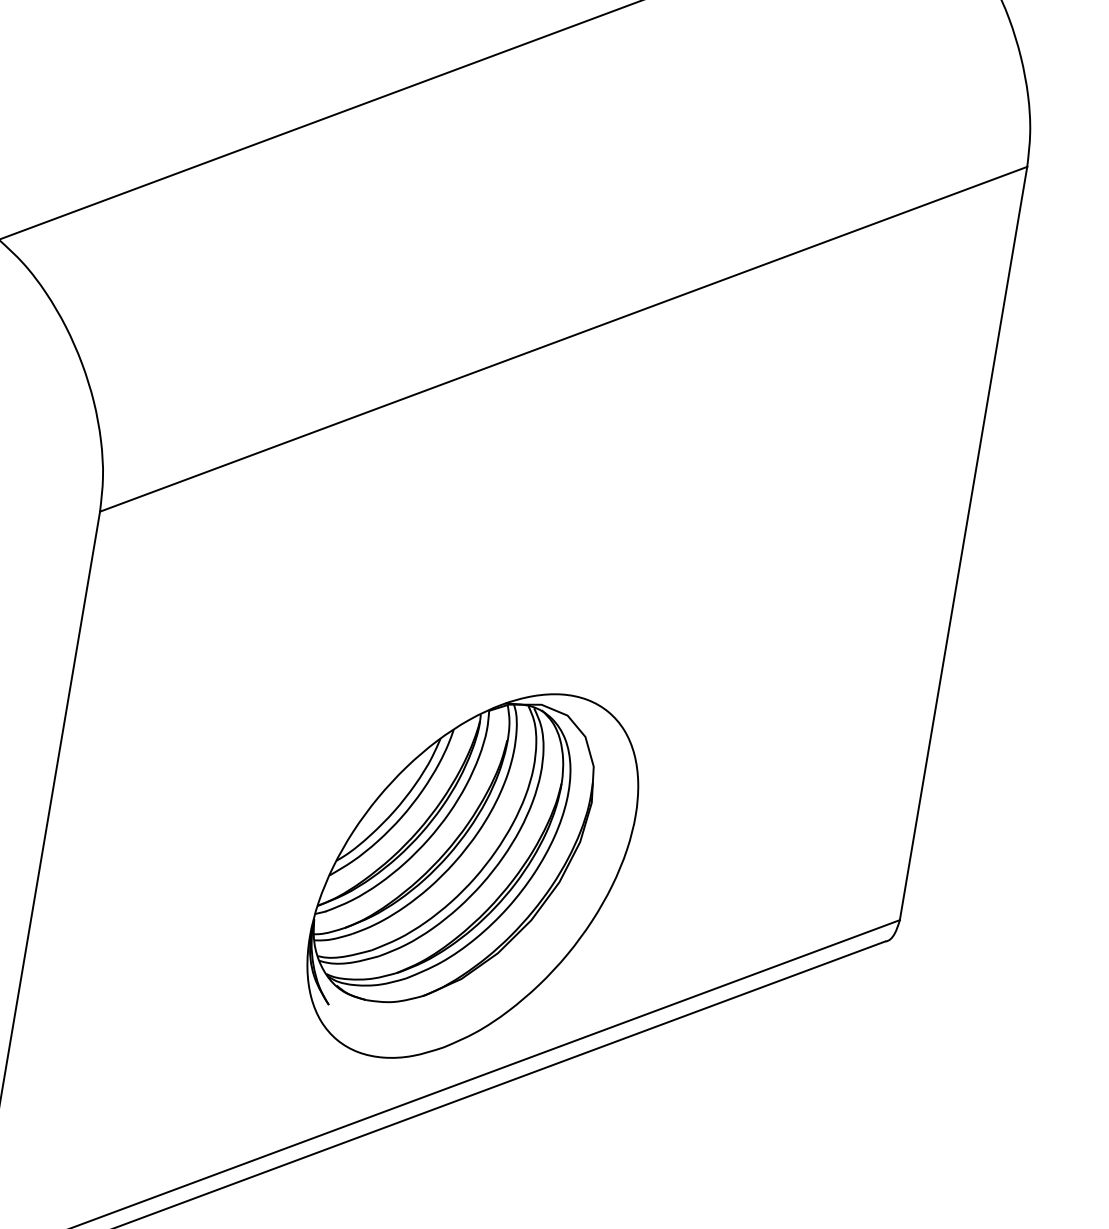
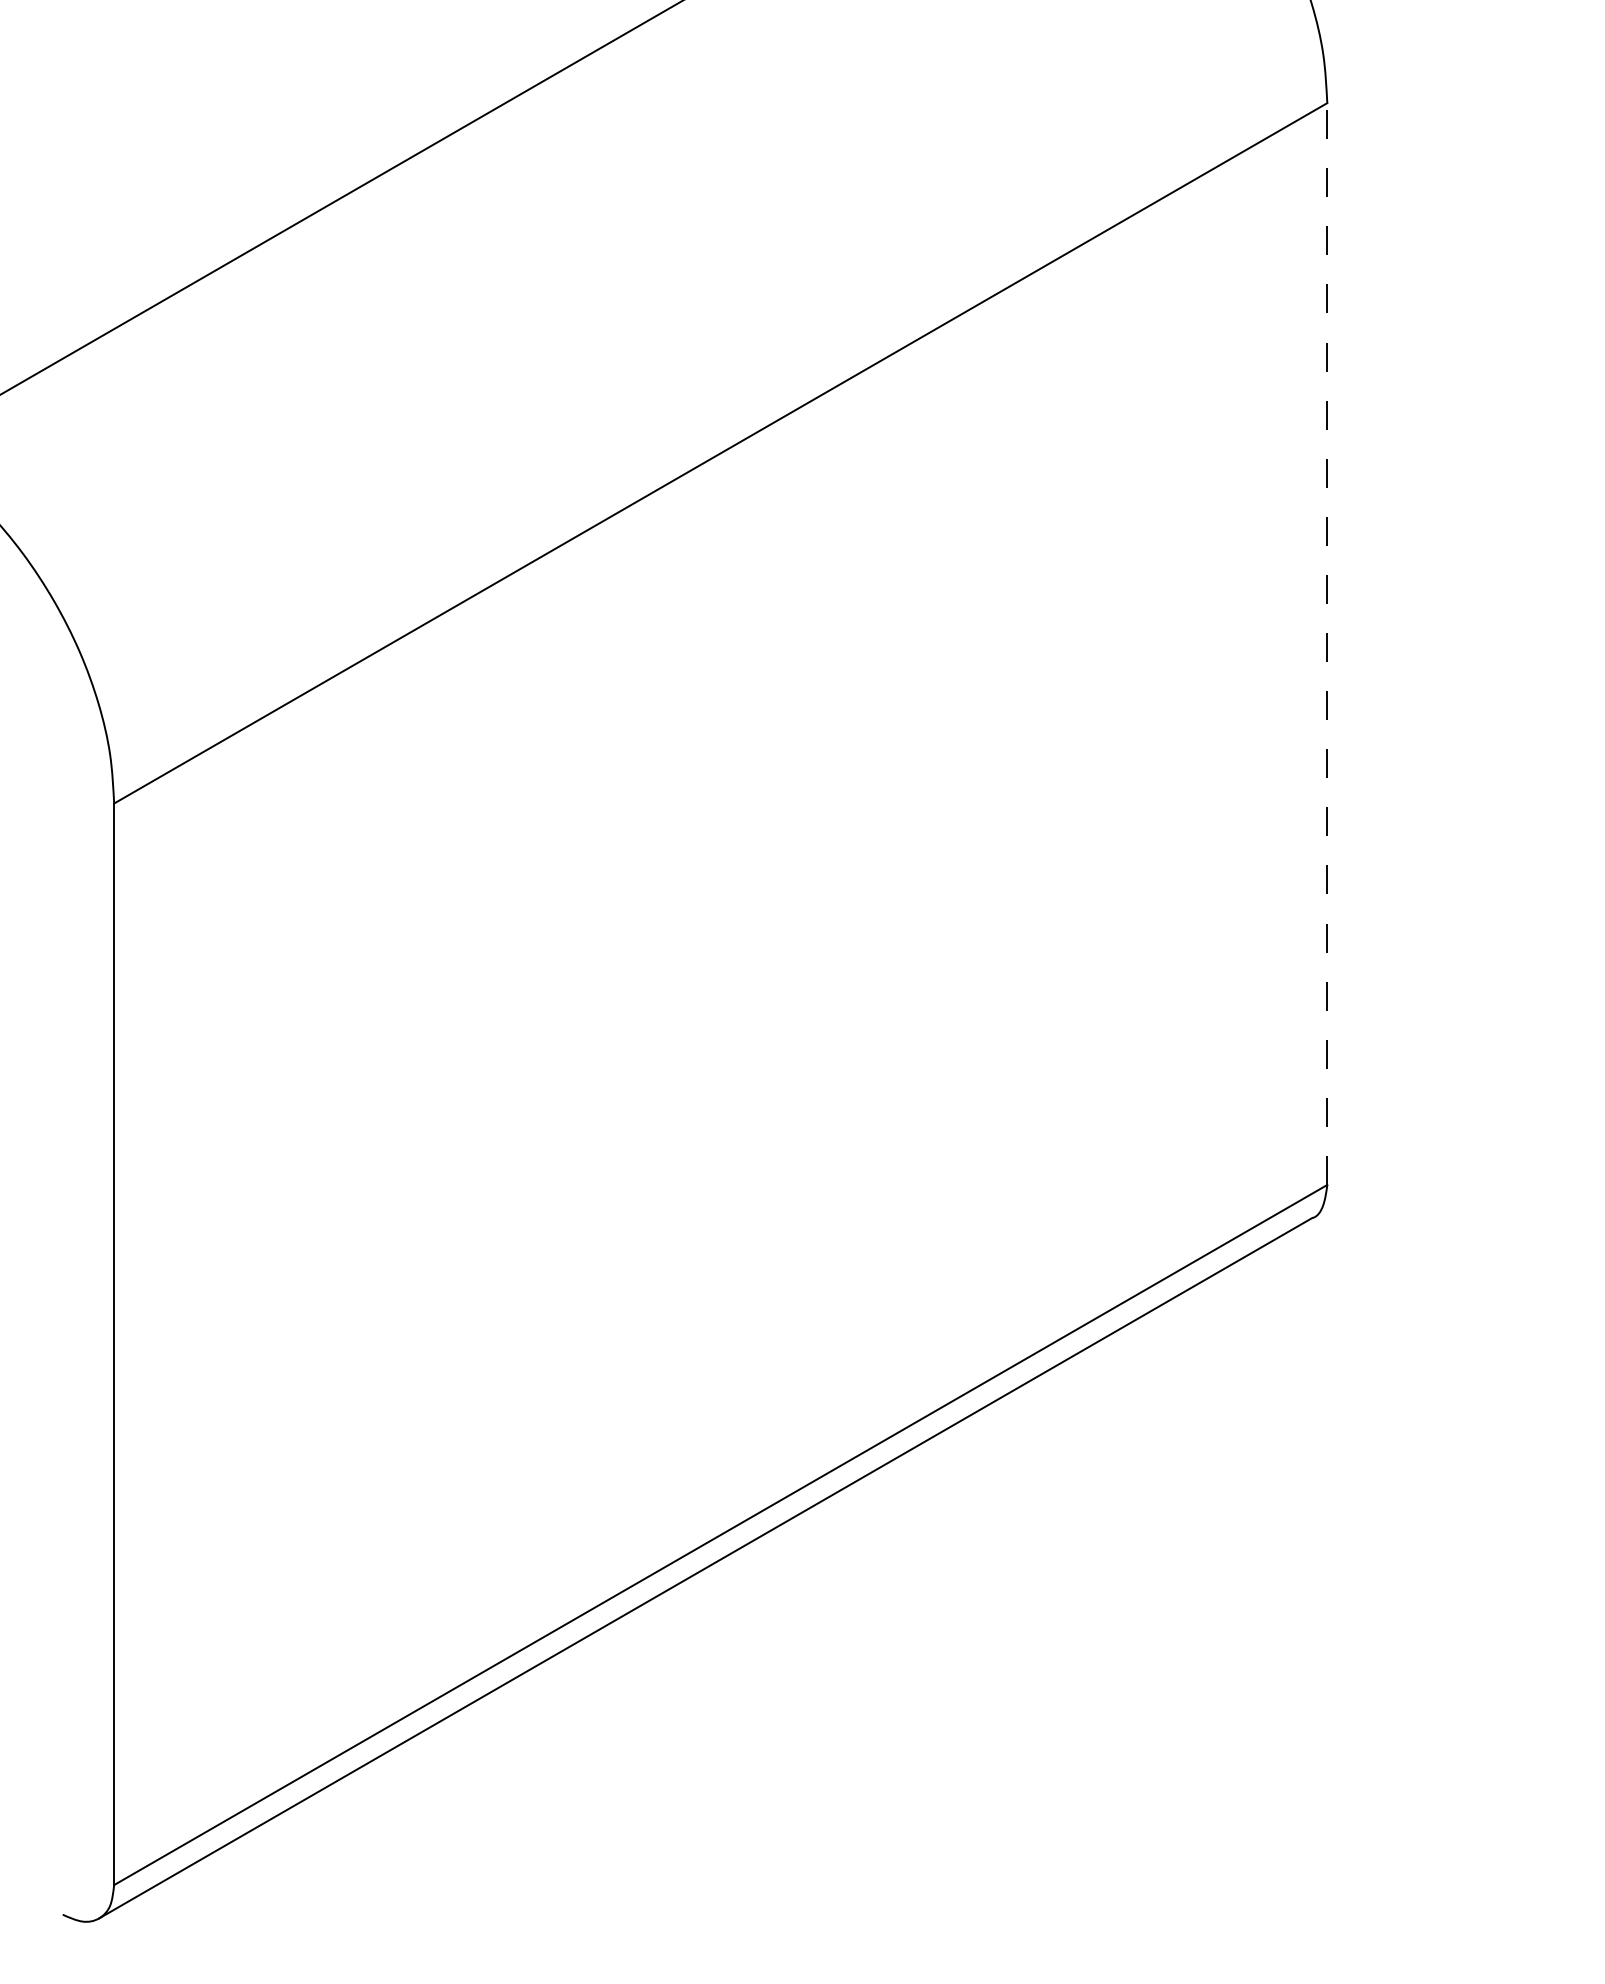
line: (963, 543) -> (1327, 644), solid -> dashed
part: (472, 876) -> (720, 1224), removed

